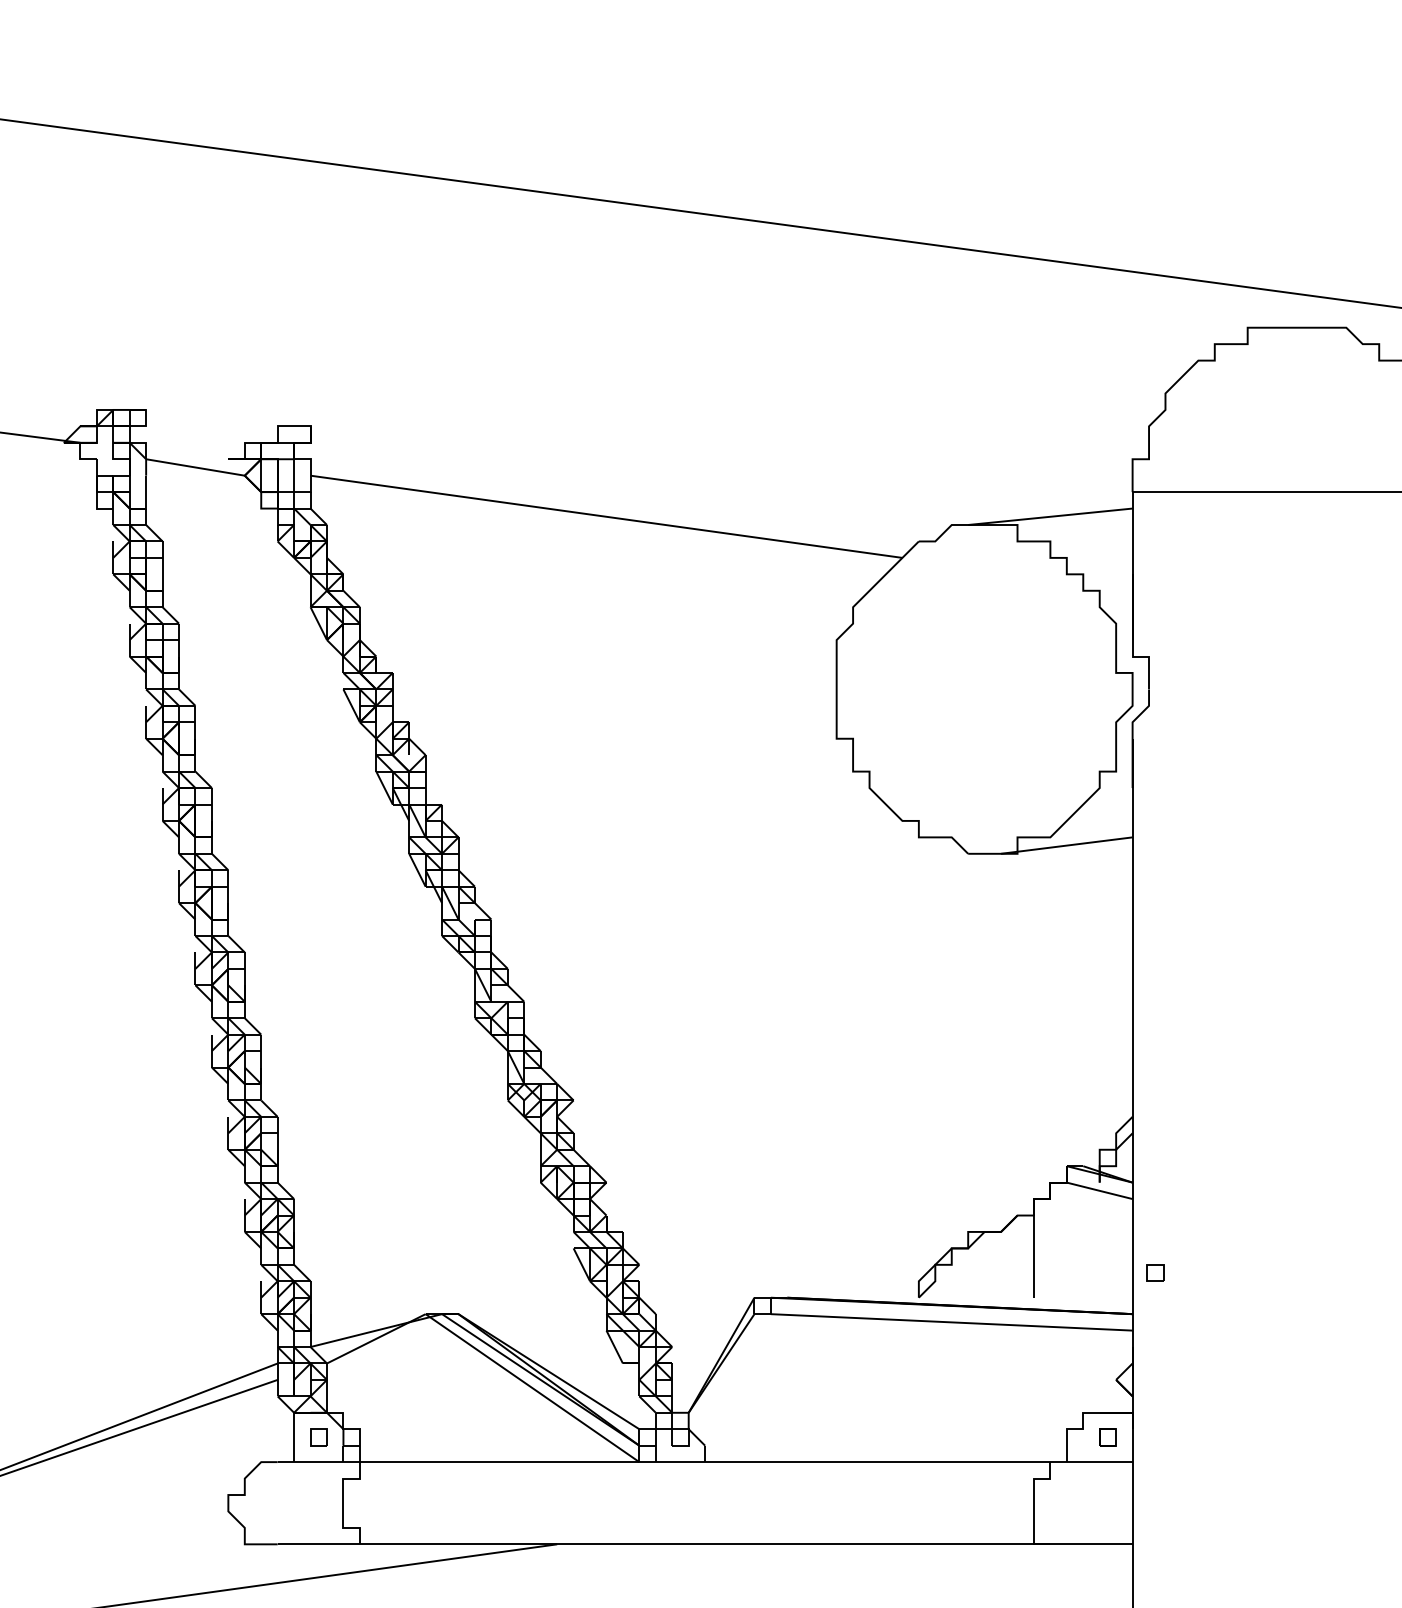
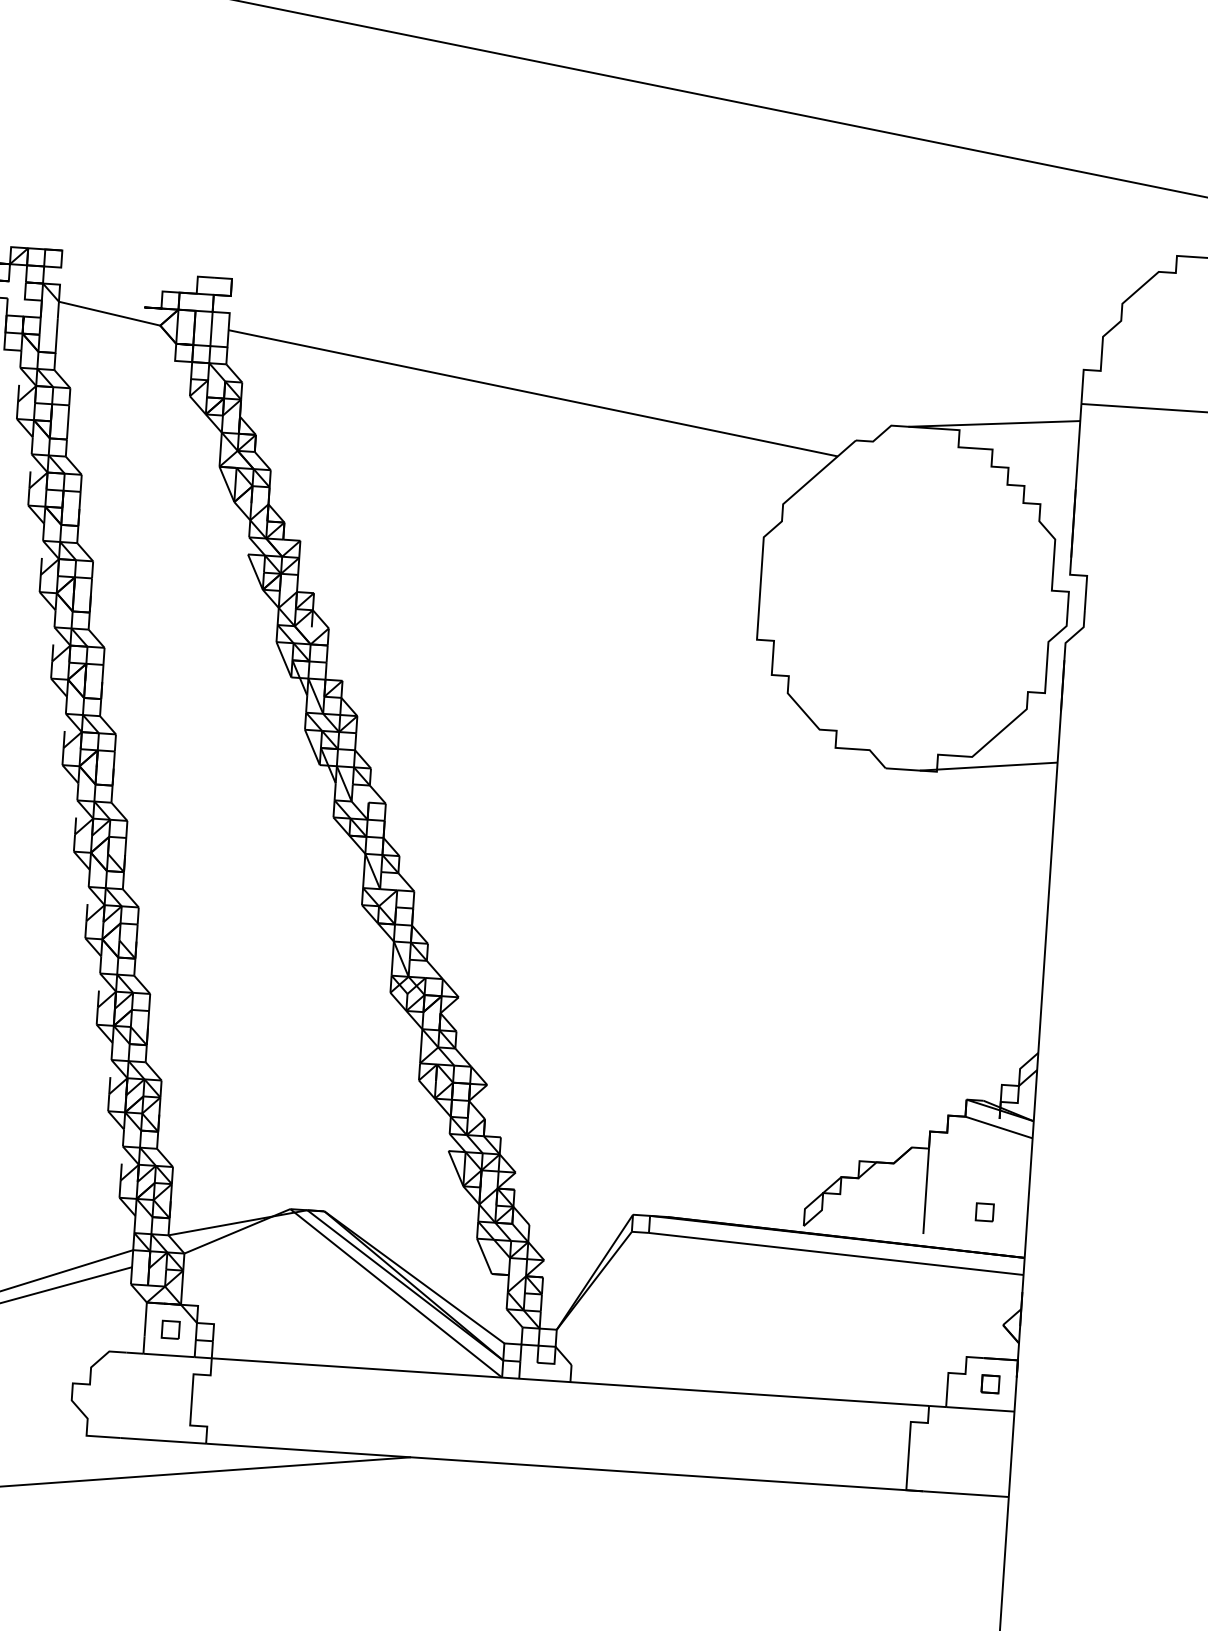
part: (1155, 1272) -> (984, 1211), moved

